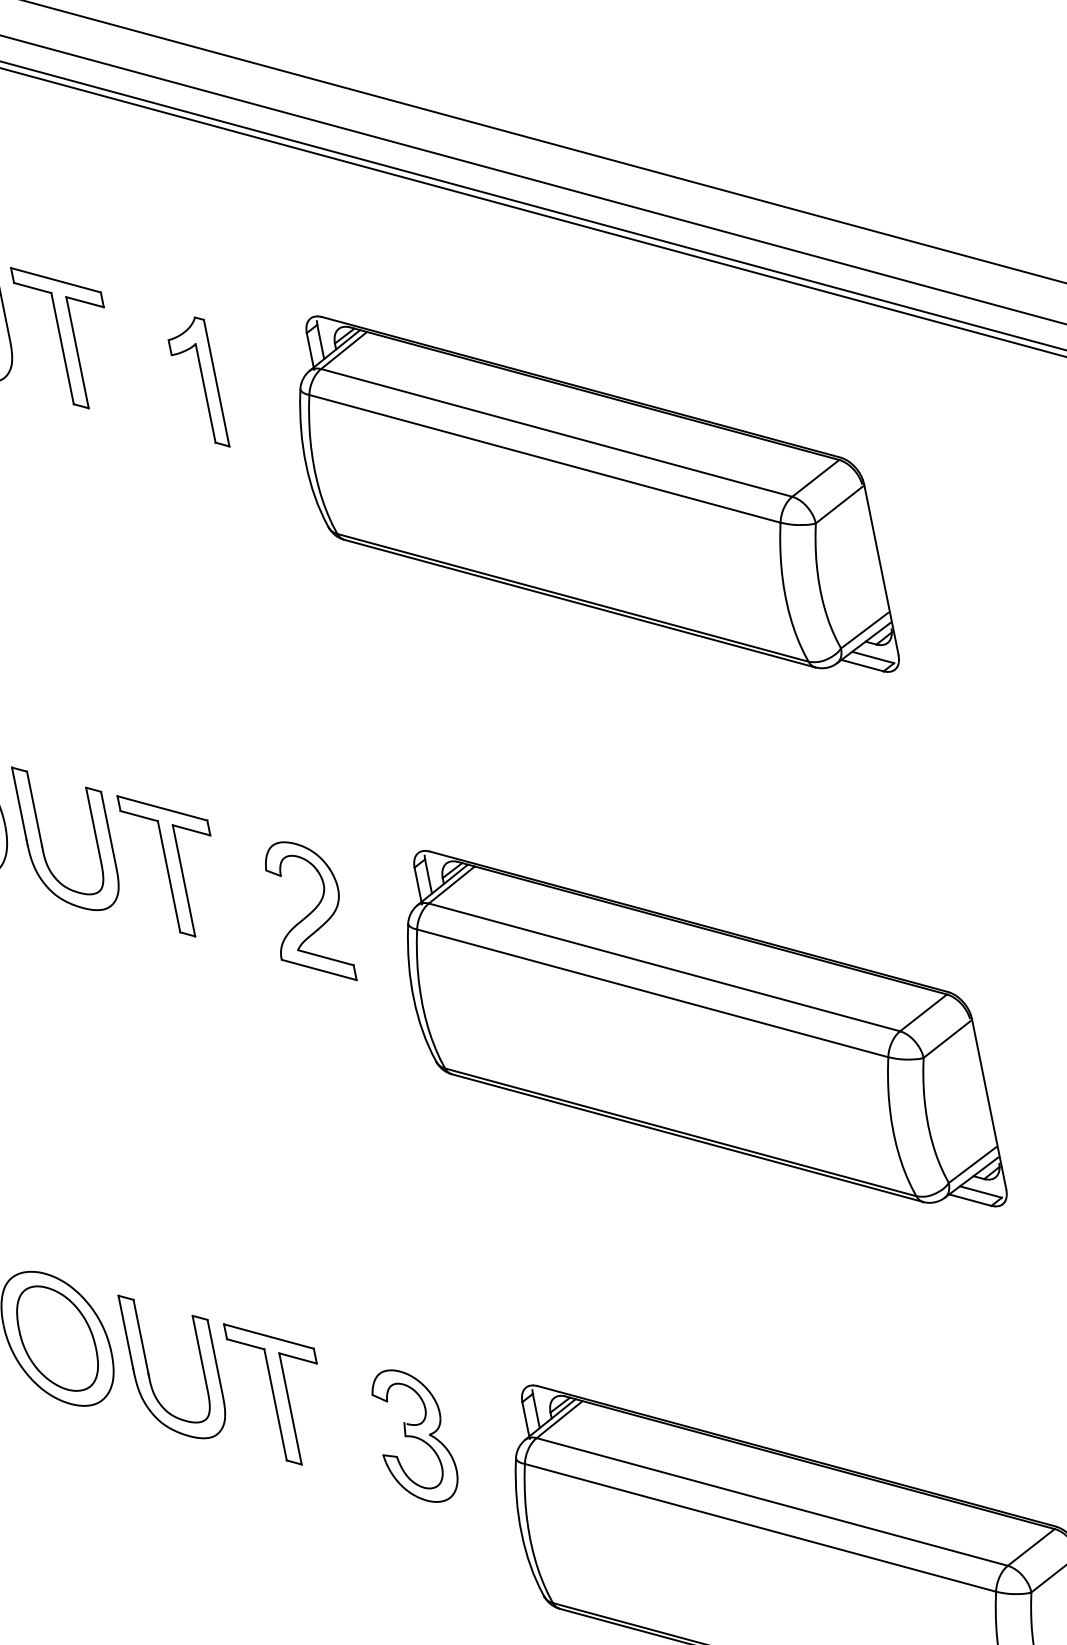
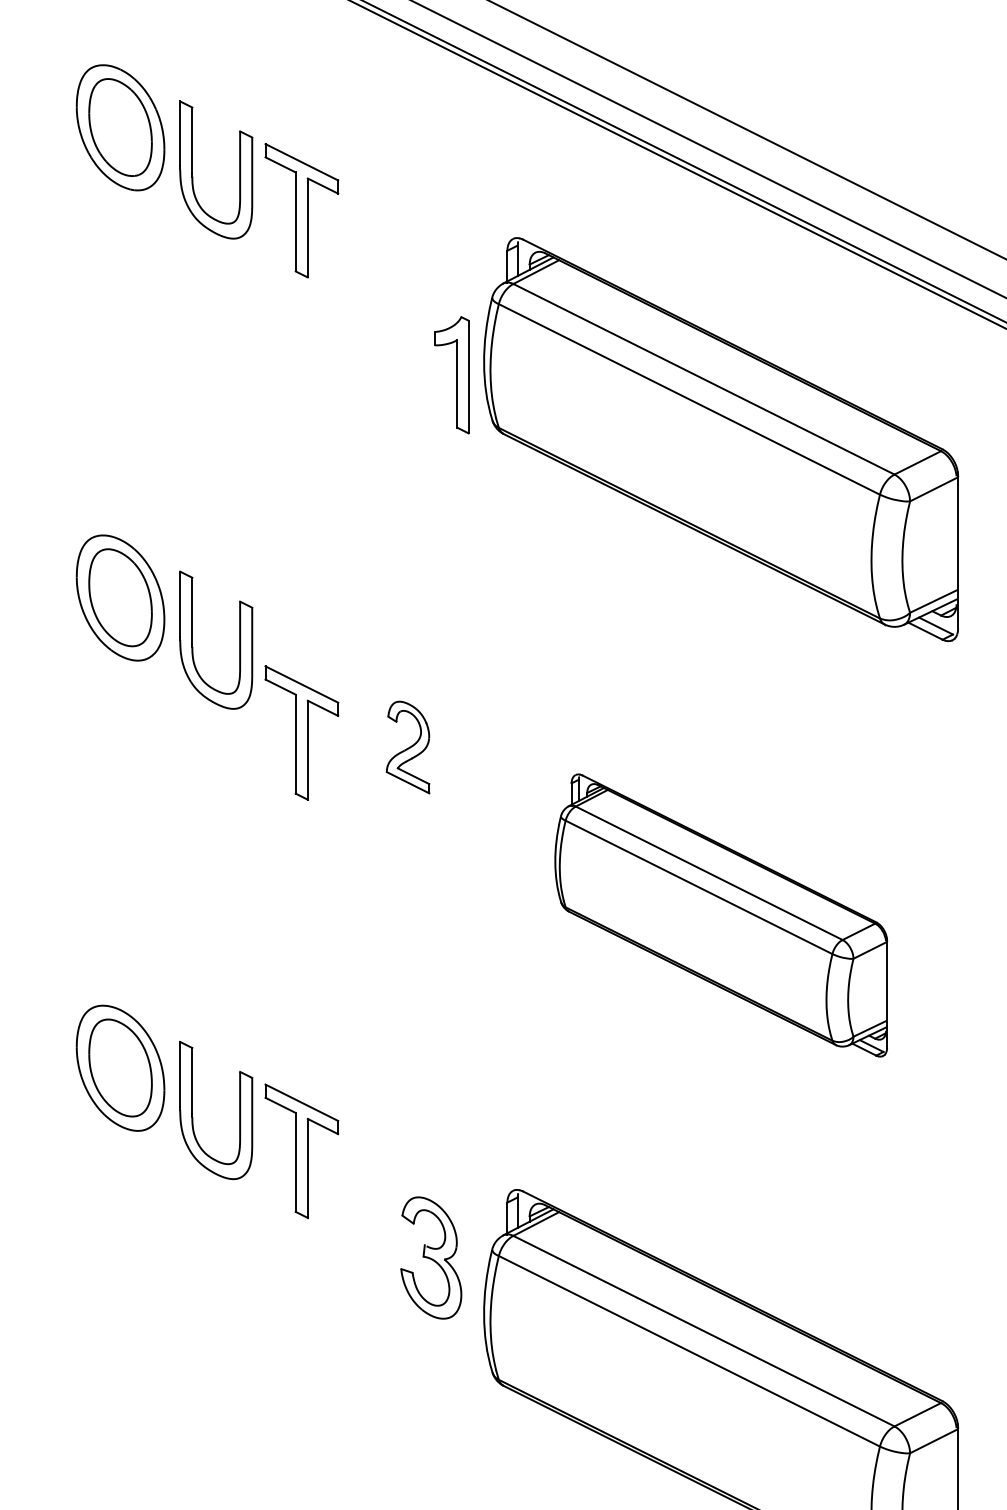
part: (197, 385) -> (451, 375), moved
part: (172, 862) -> (301, 732), moved
part: (307, 913) -> (407, 747), size x0.7
part: (697, 1031) -> (721, 915), size x0.7
part: (414, 1435) -> (431, 1257), moved

